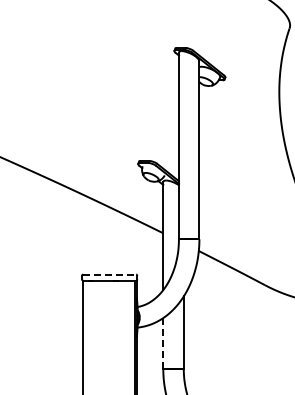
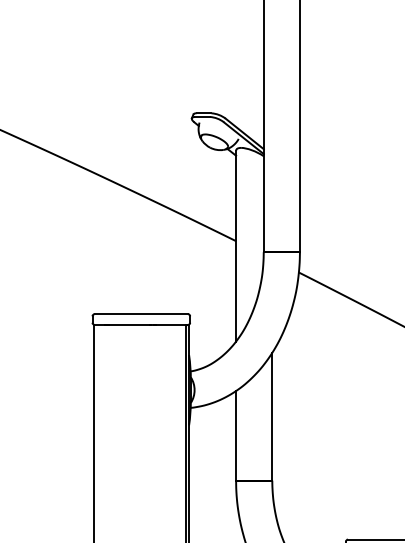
line: (110, 274) -> (142, 314), dashed -> solid
line: (163, 343) -> (236, 435), dashed -> solid

